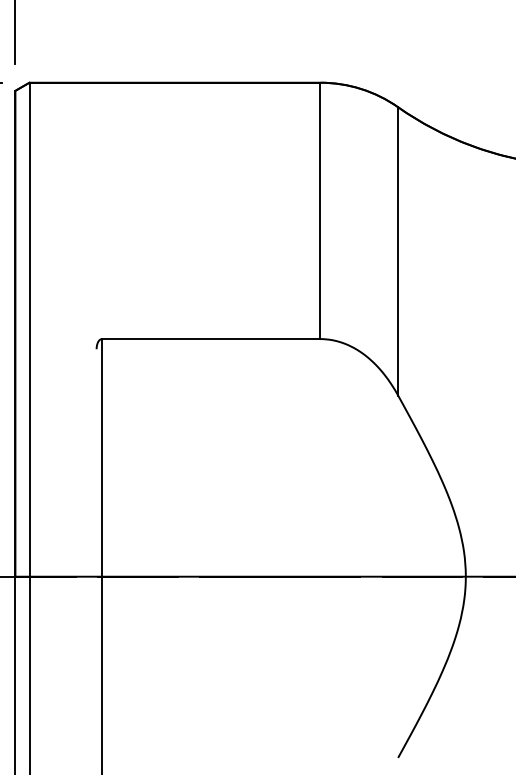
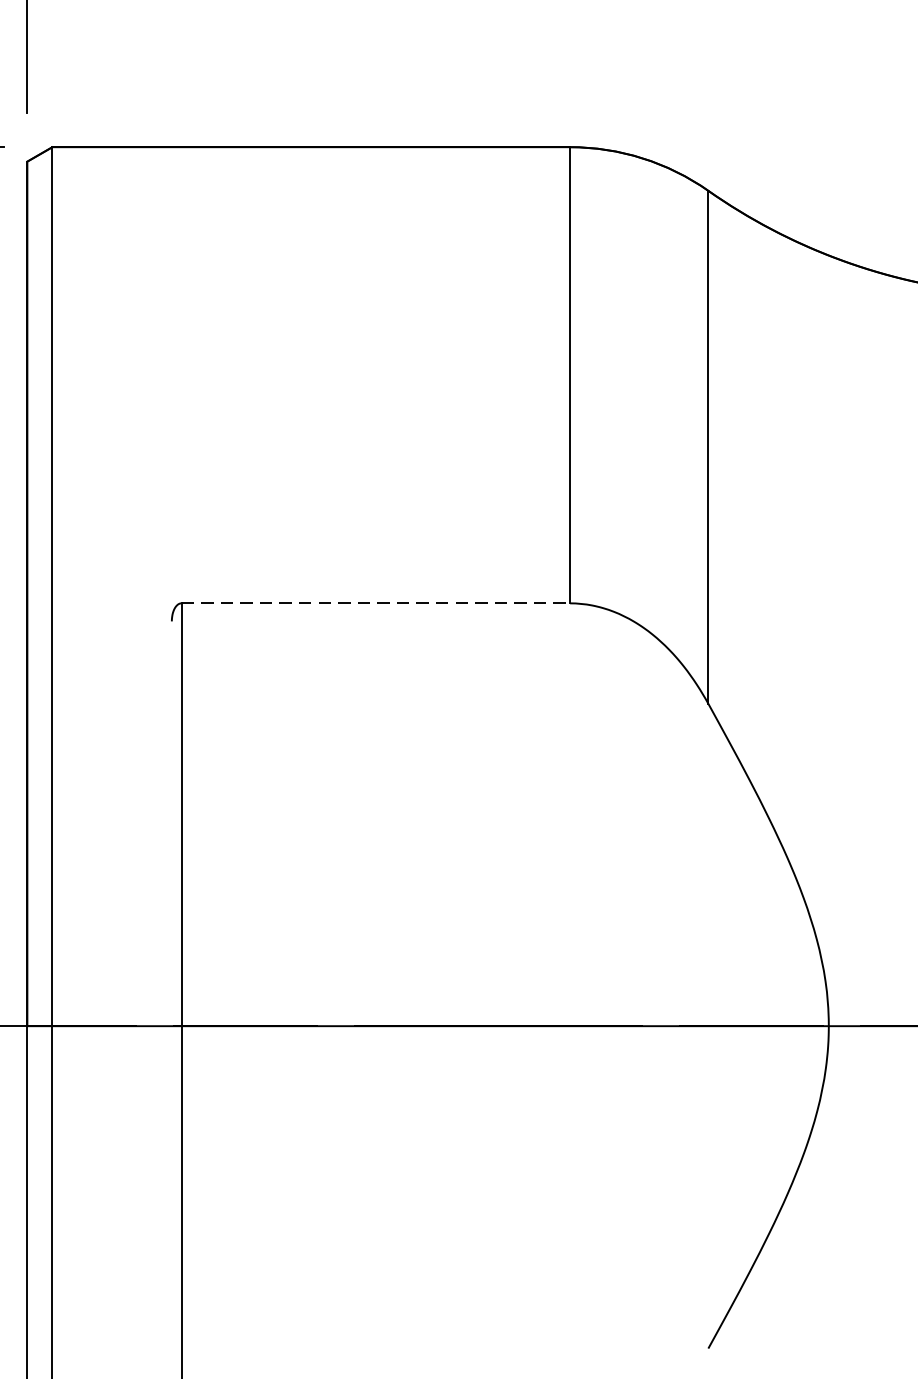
line: (211, 339) -> (376, 604), solid -> dashed

